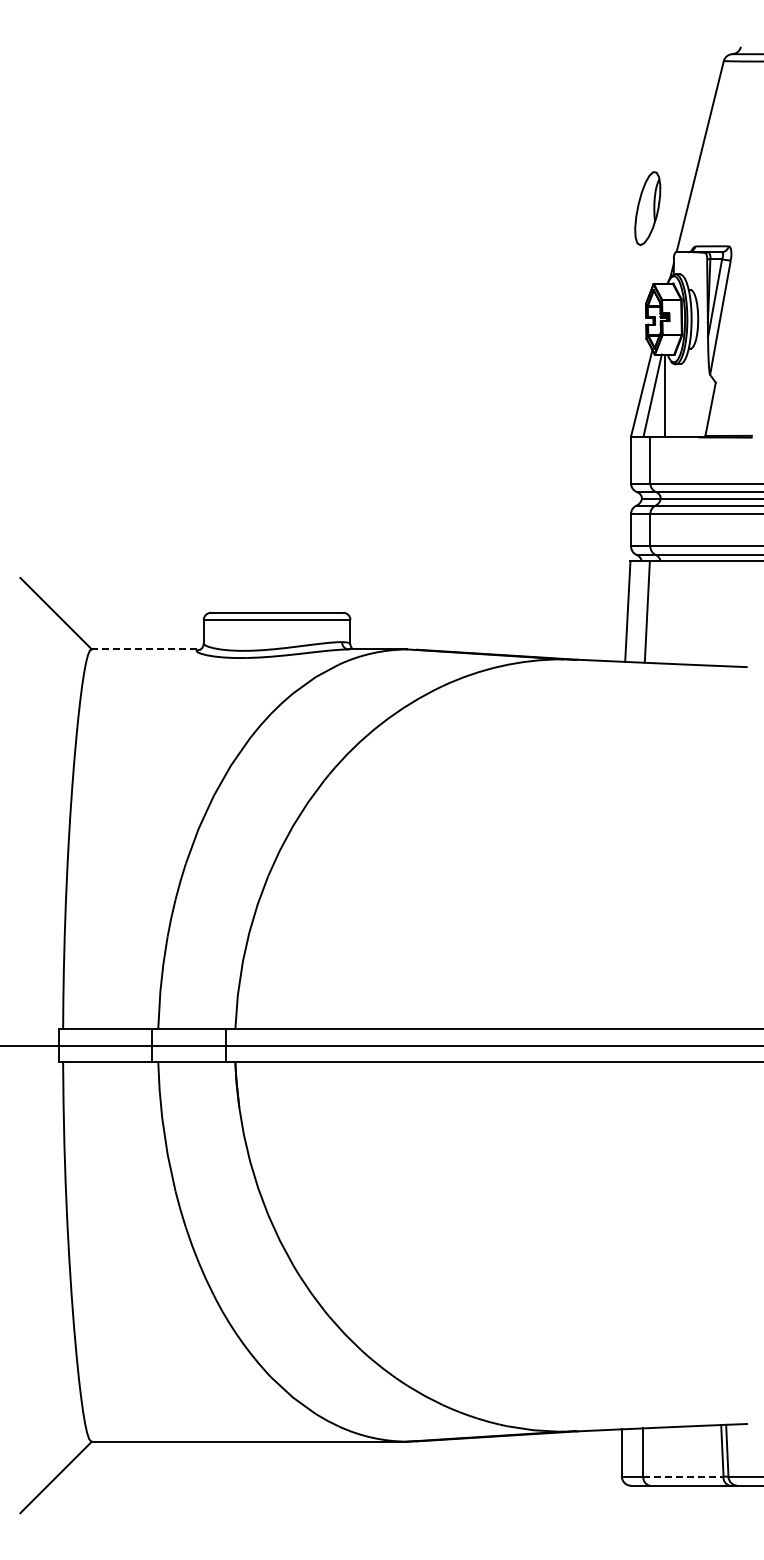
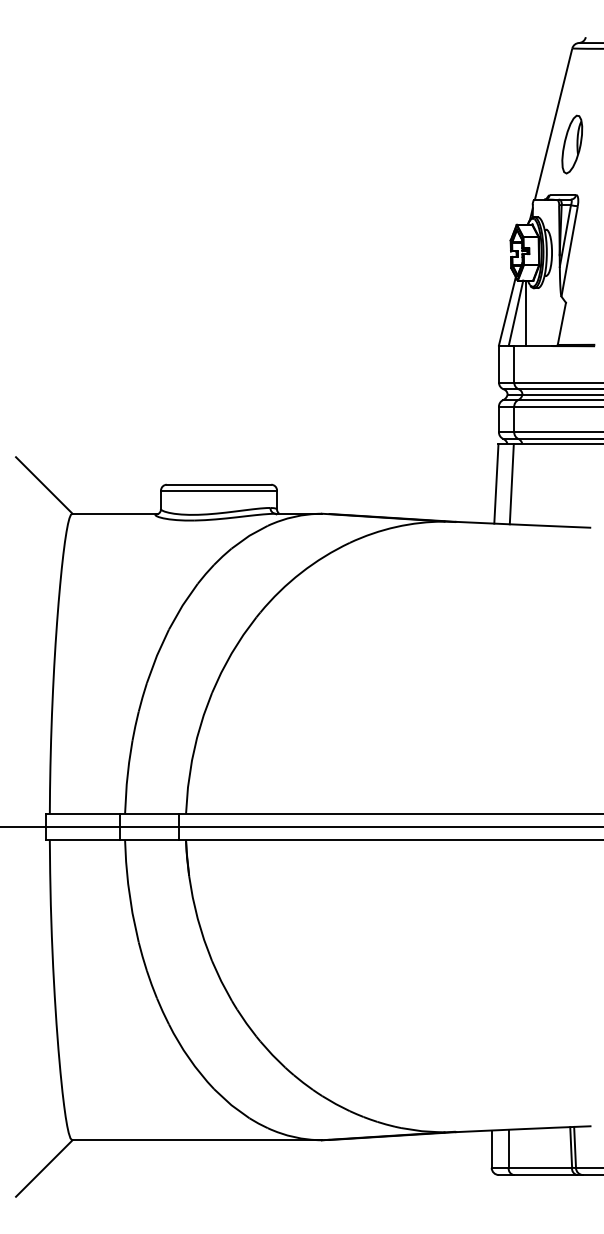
part: (647, 208) -> (572, 144), moved
line: (146, 649) -> (115, 513), dashed -> solid
line: (683, 1476) -> (540, 1167), dashed -> solid

